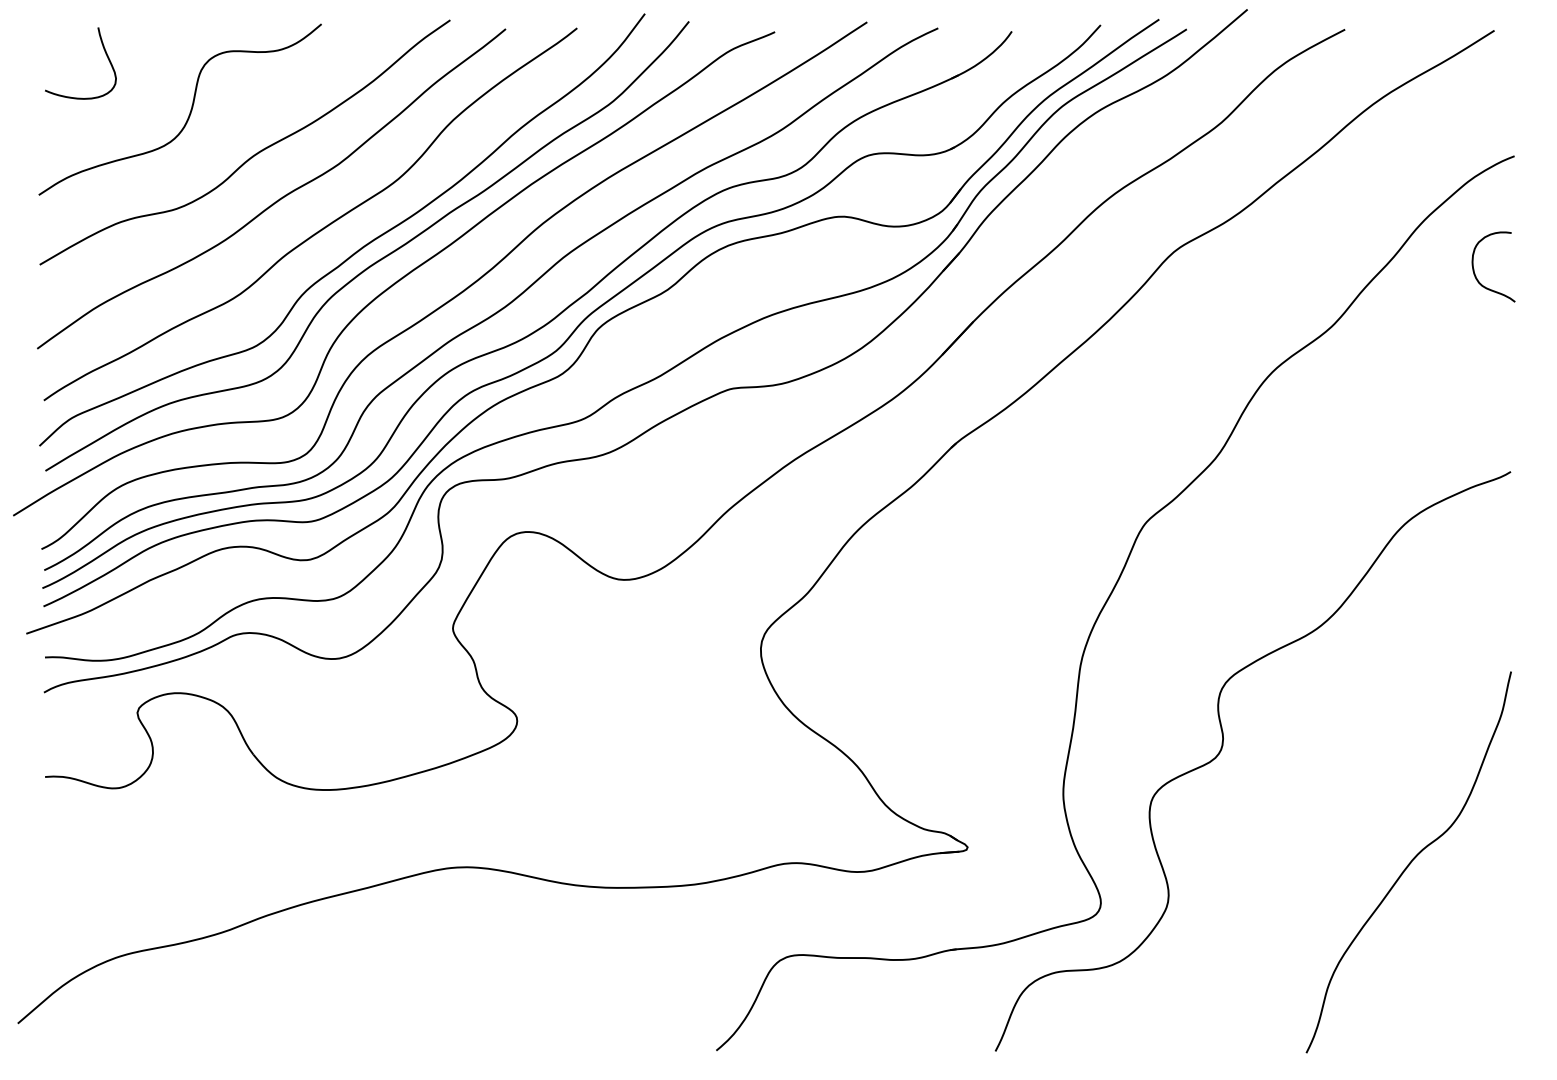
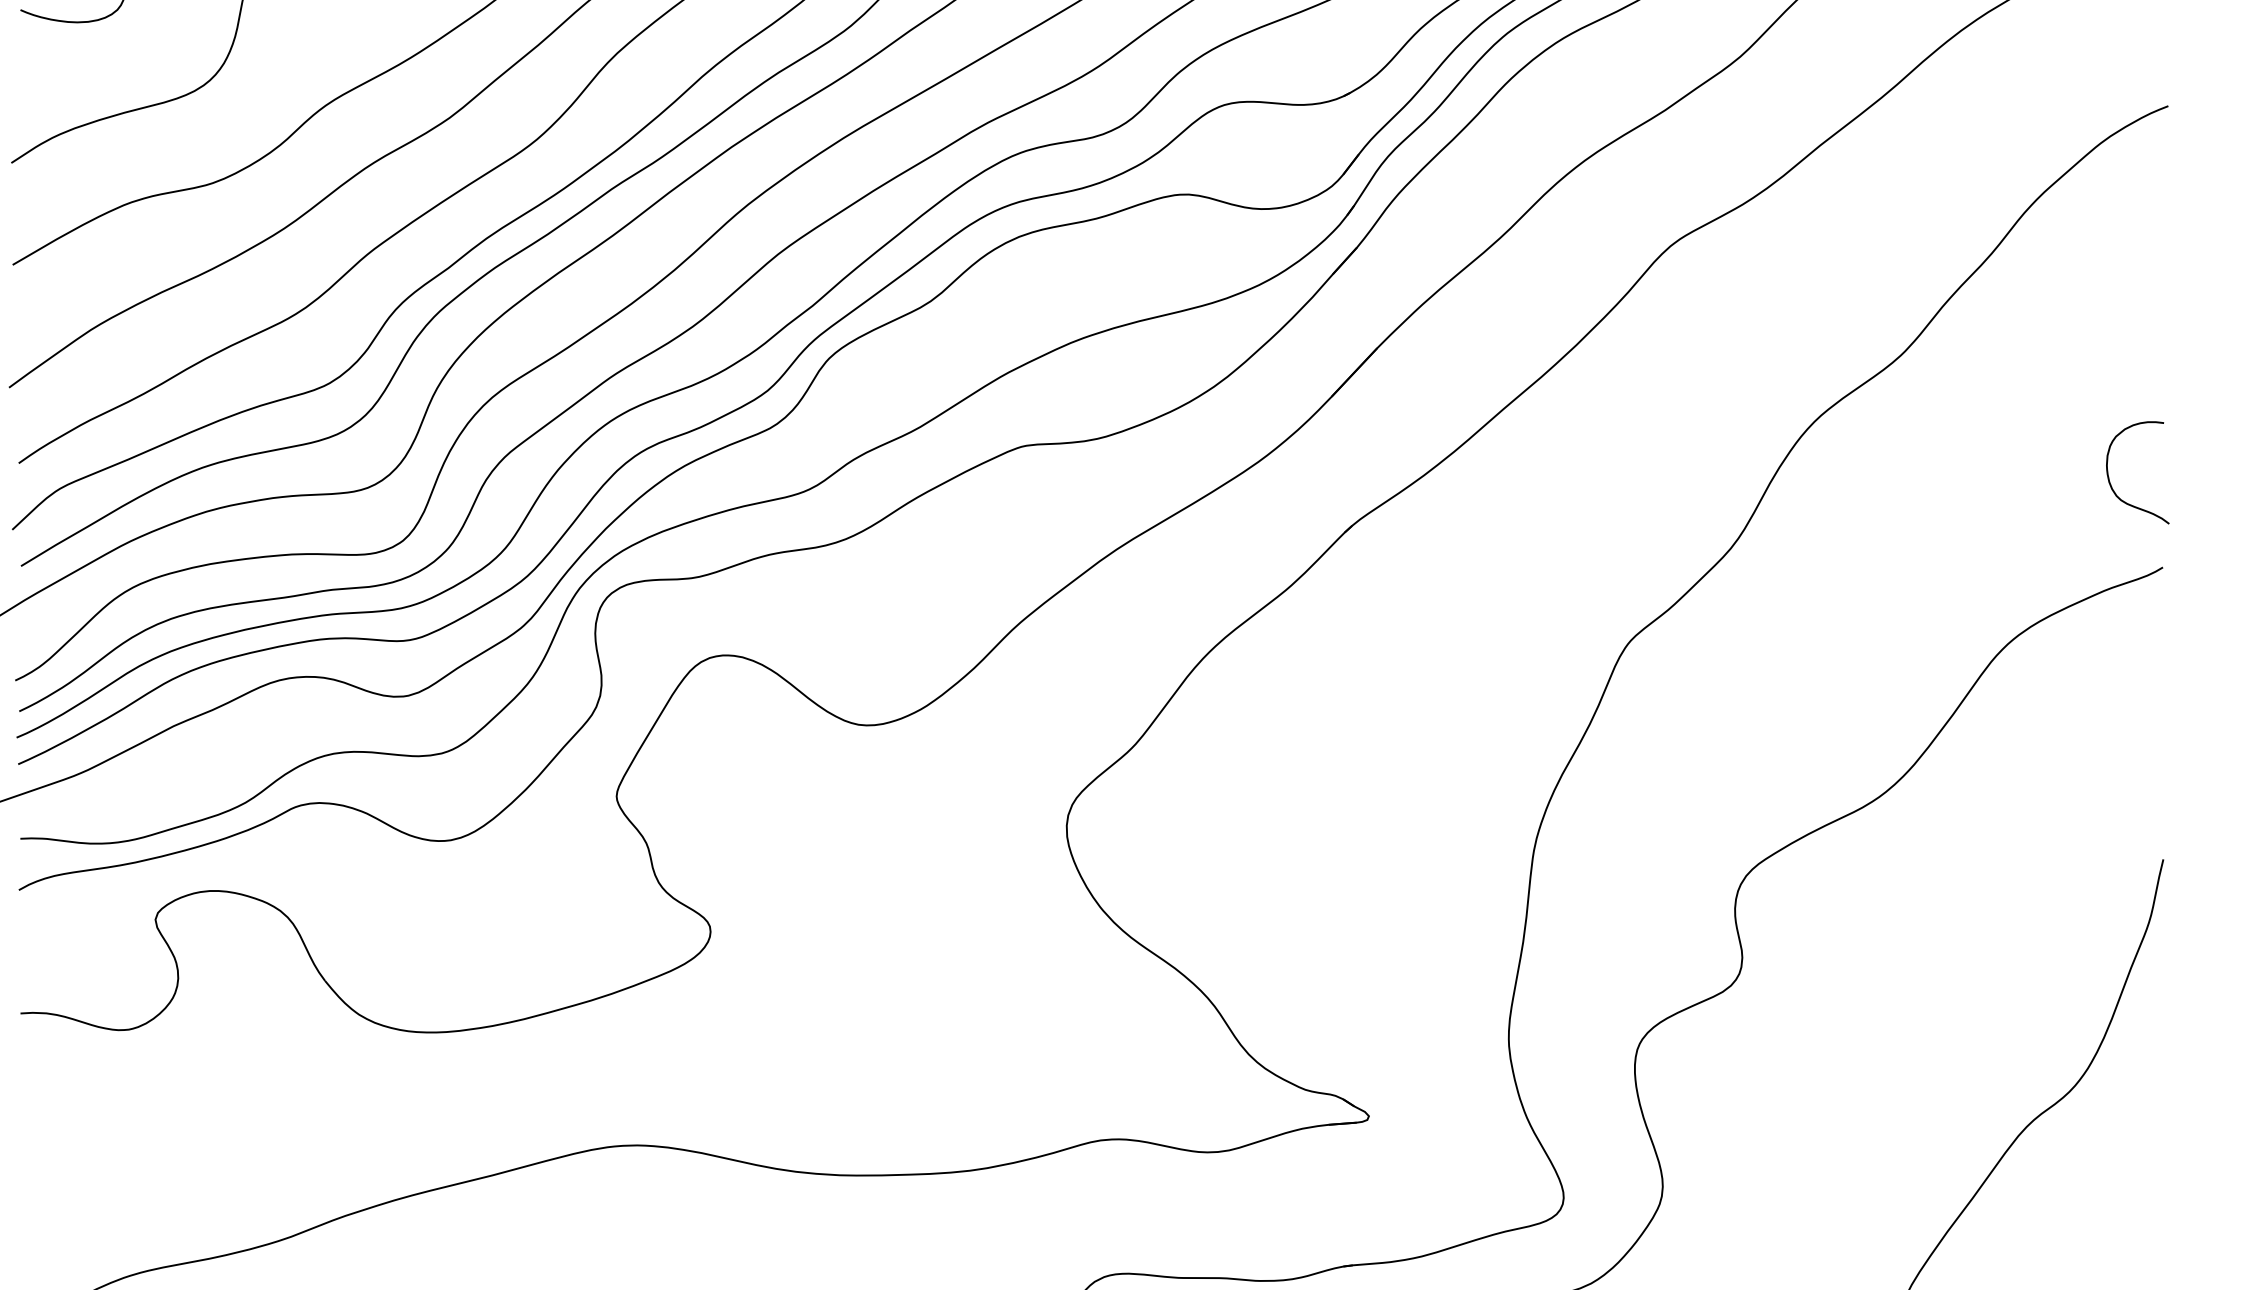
curve: (1474, 268) -> (2109, 474), moved

